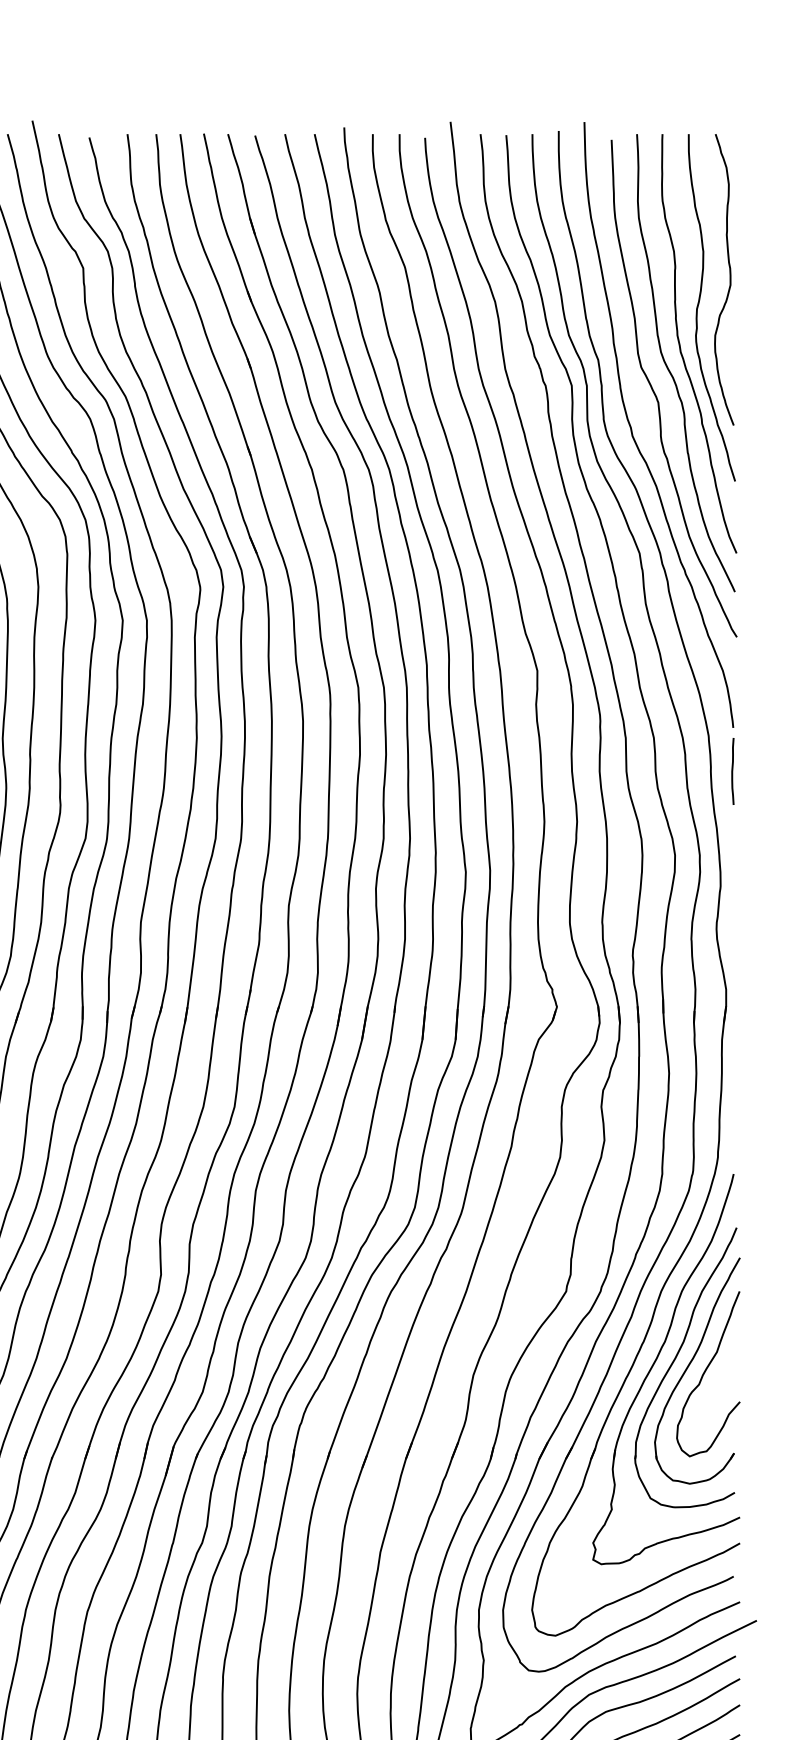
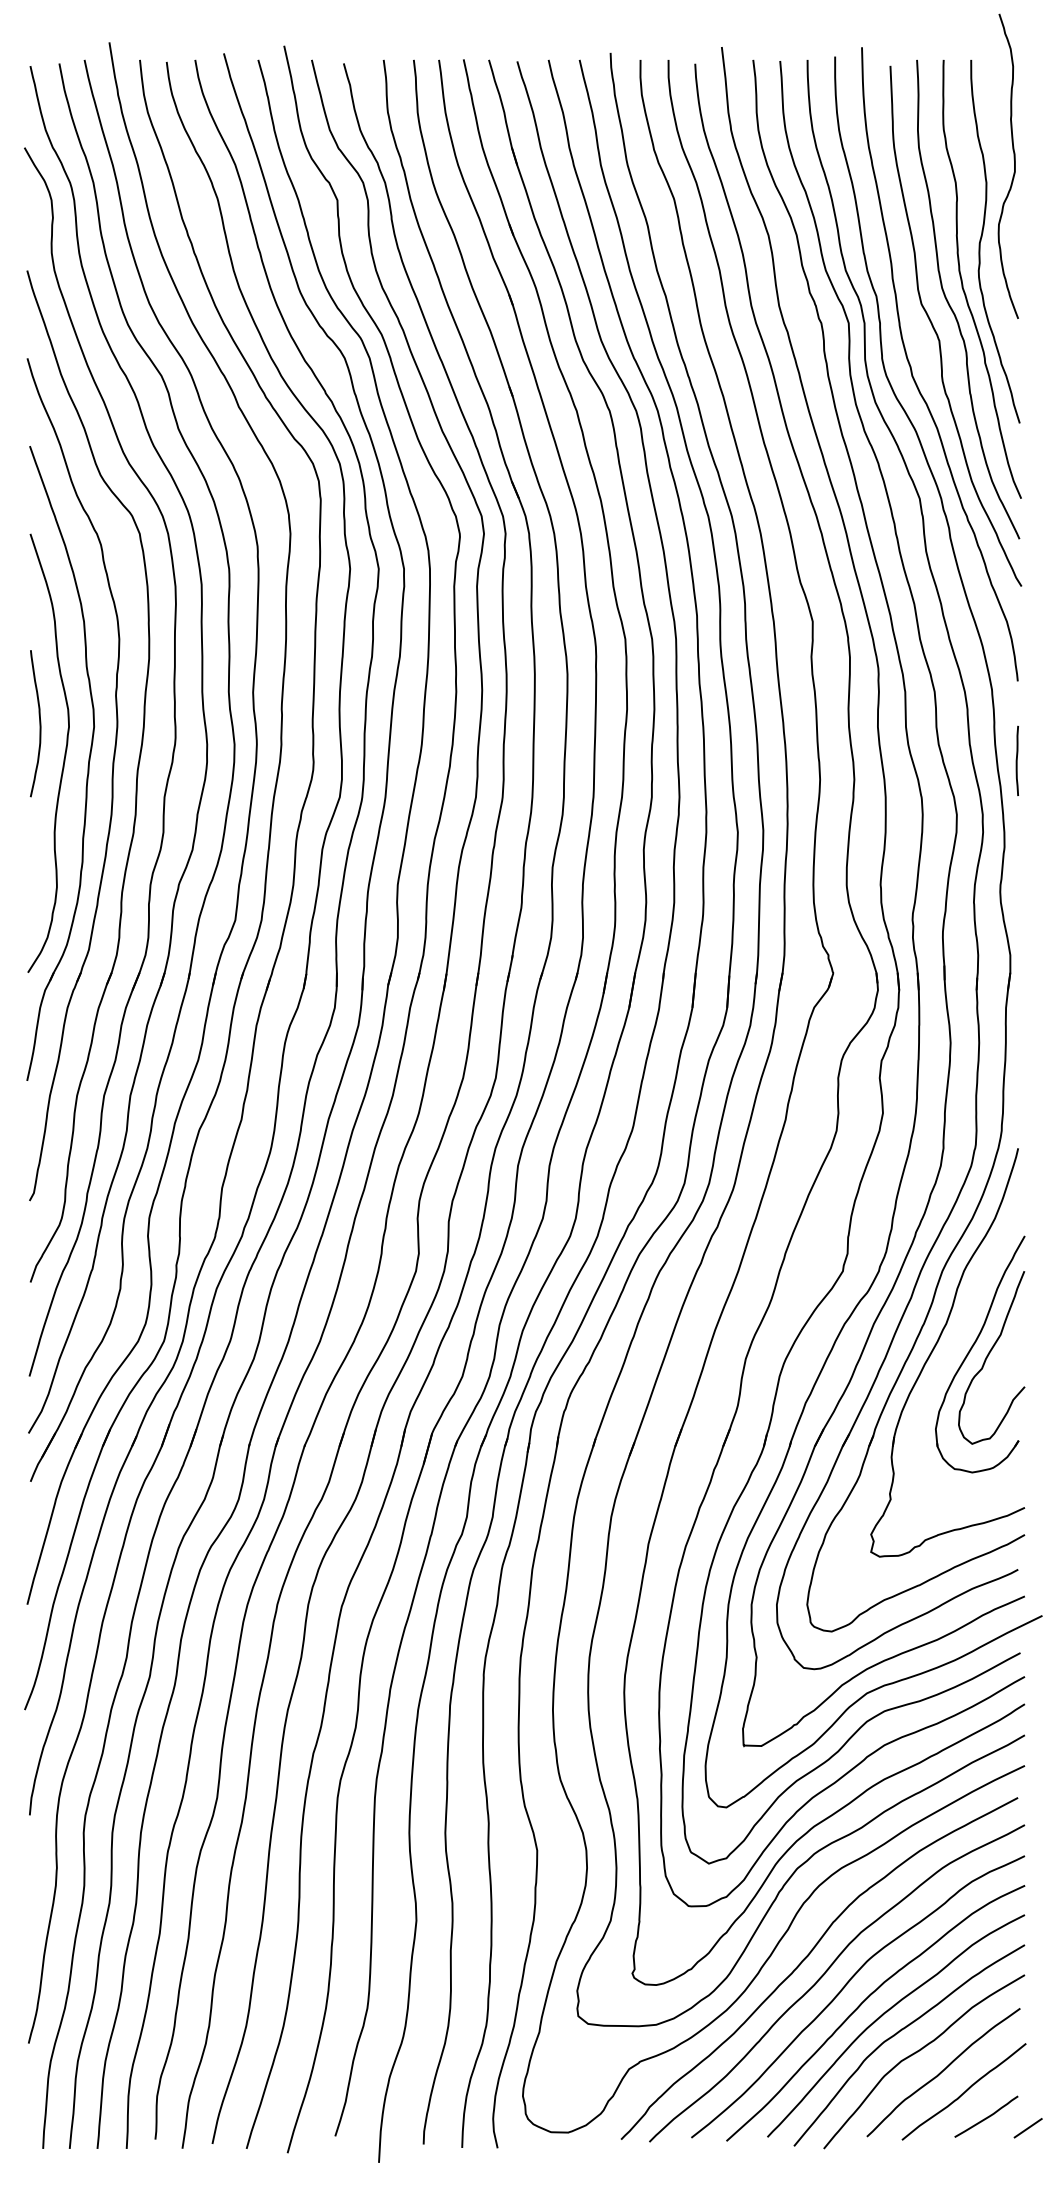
curve: (730, 278) -> (1014, 165), moved
line: (732, 771) -> (1016, 760), moved
part: (673, 1363) -> (955, 1346), removed

